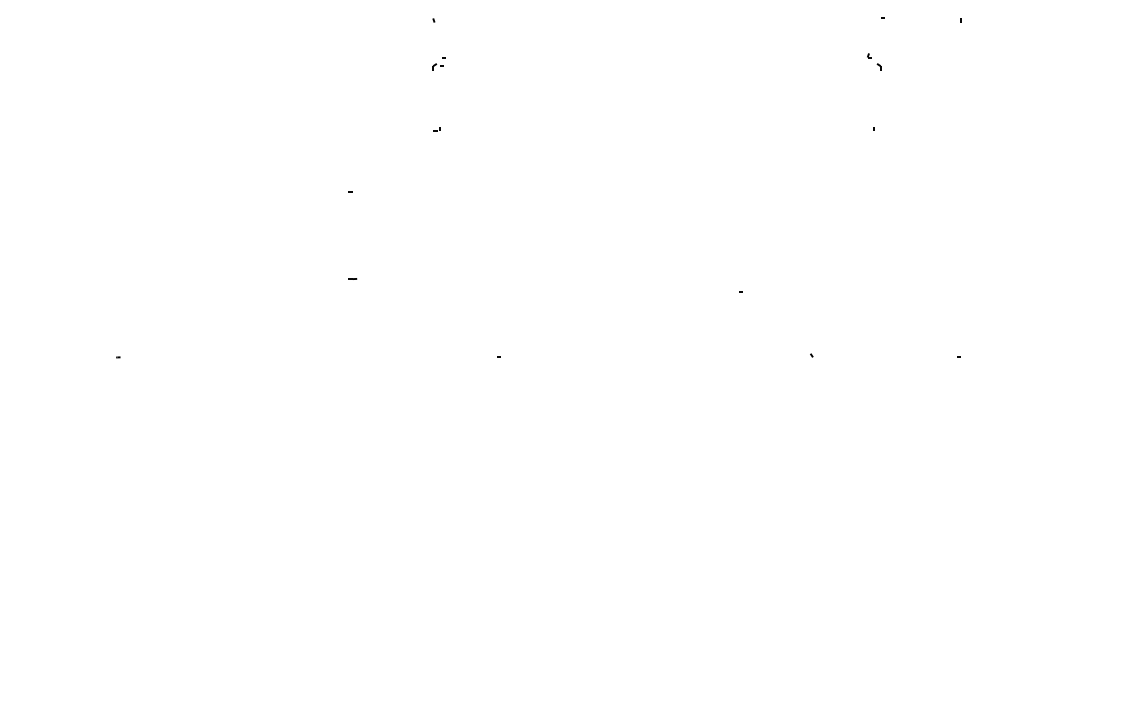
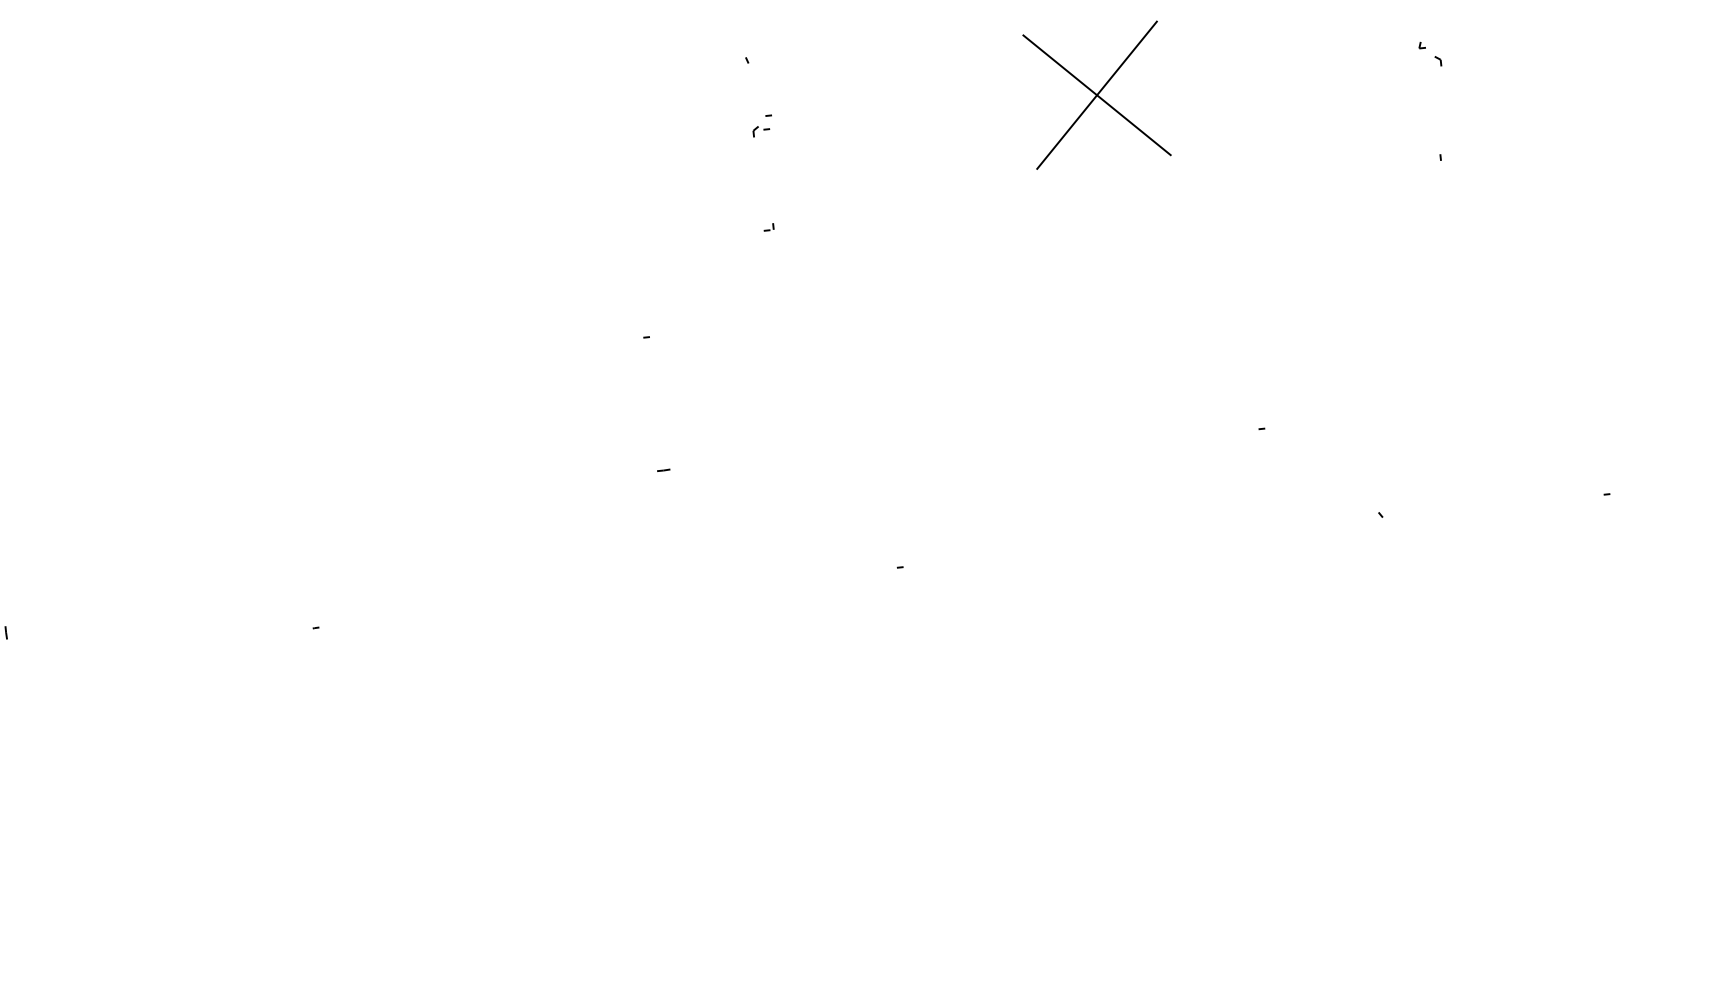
part: (656, 65) -> (1096, 94), added

